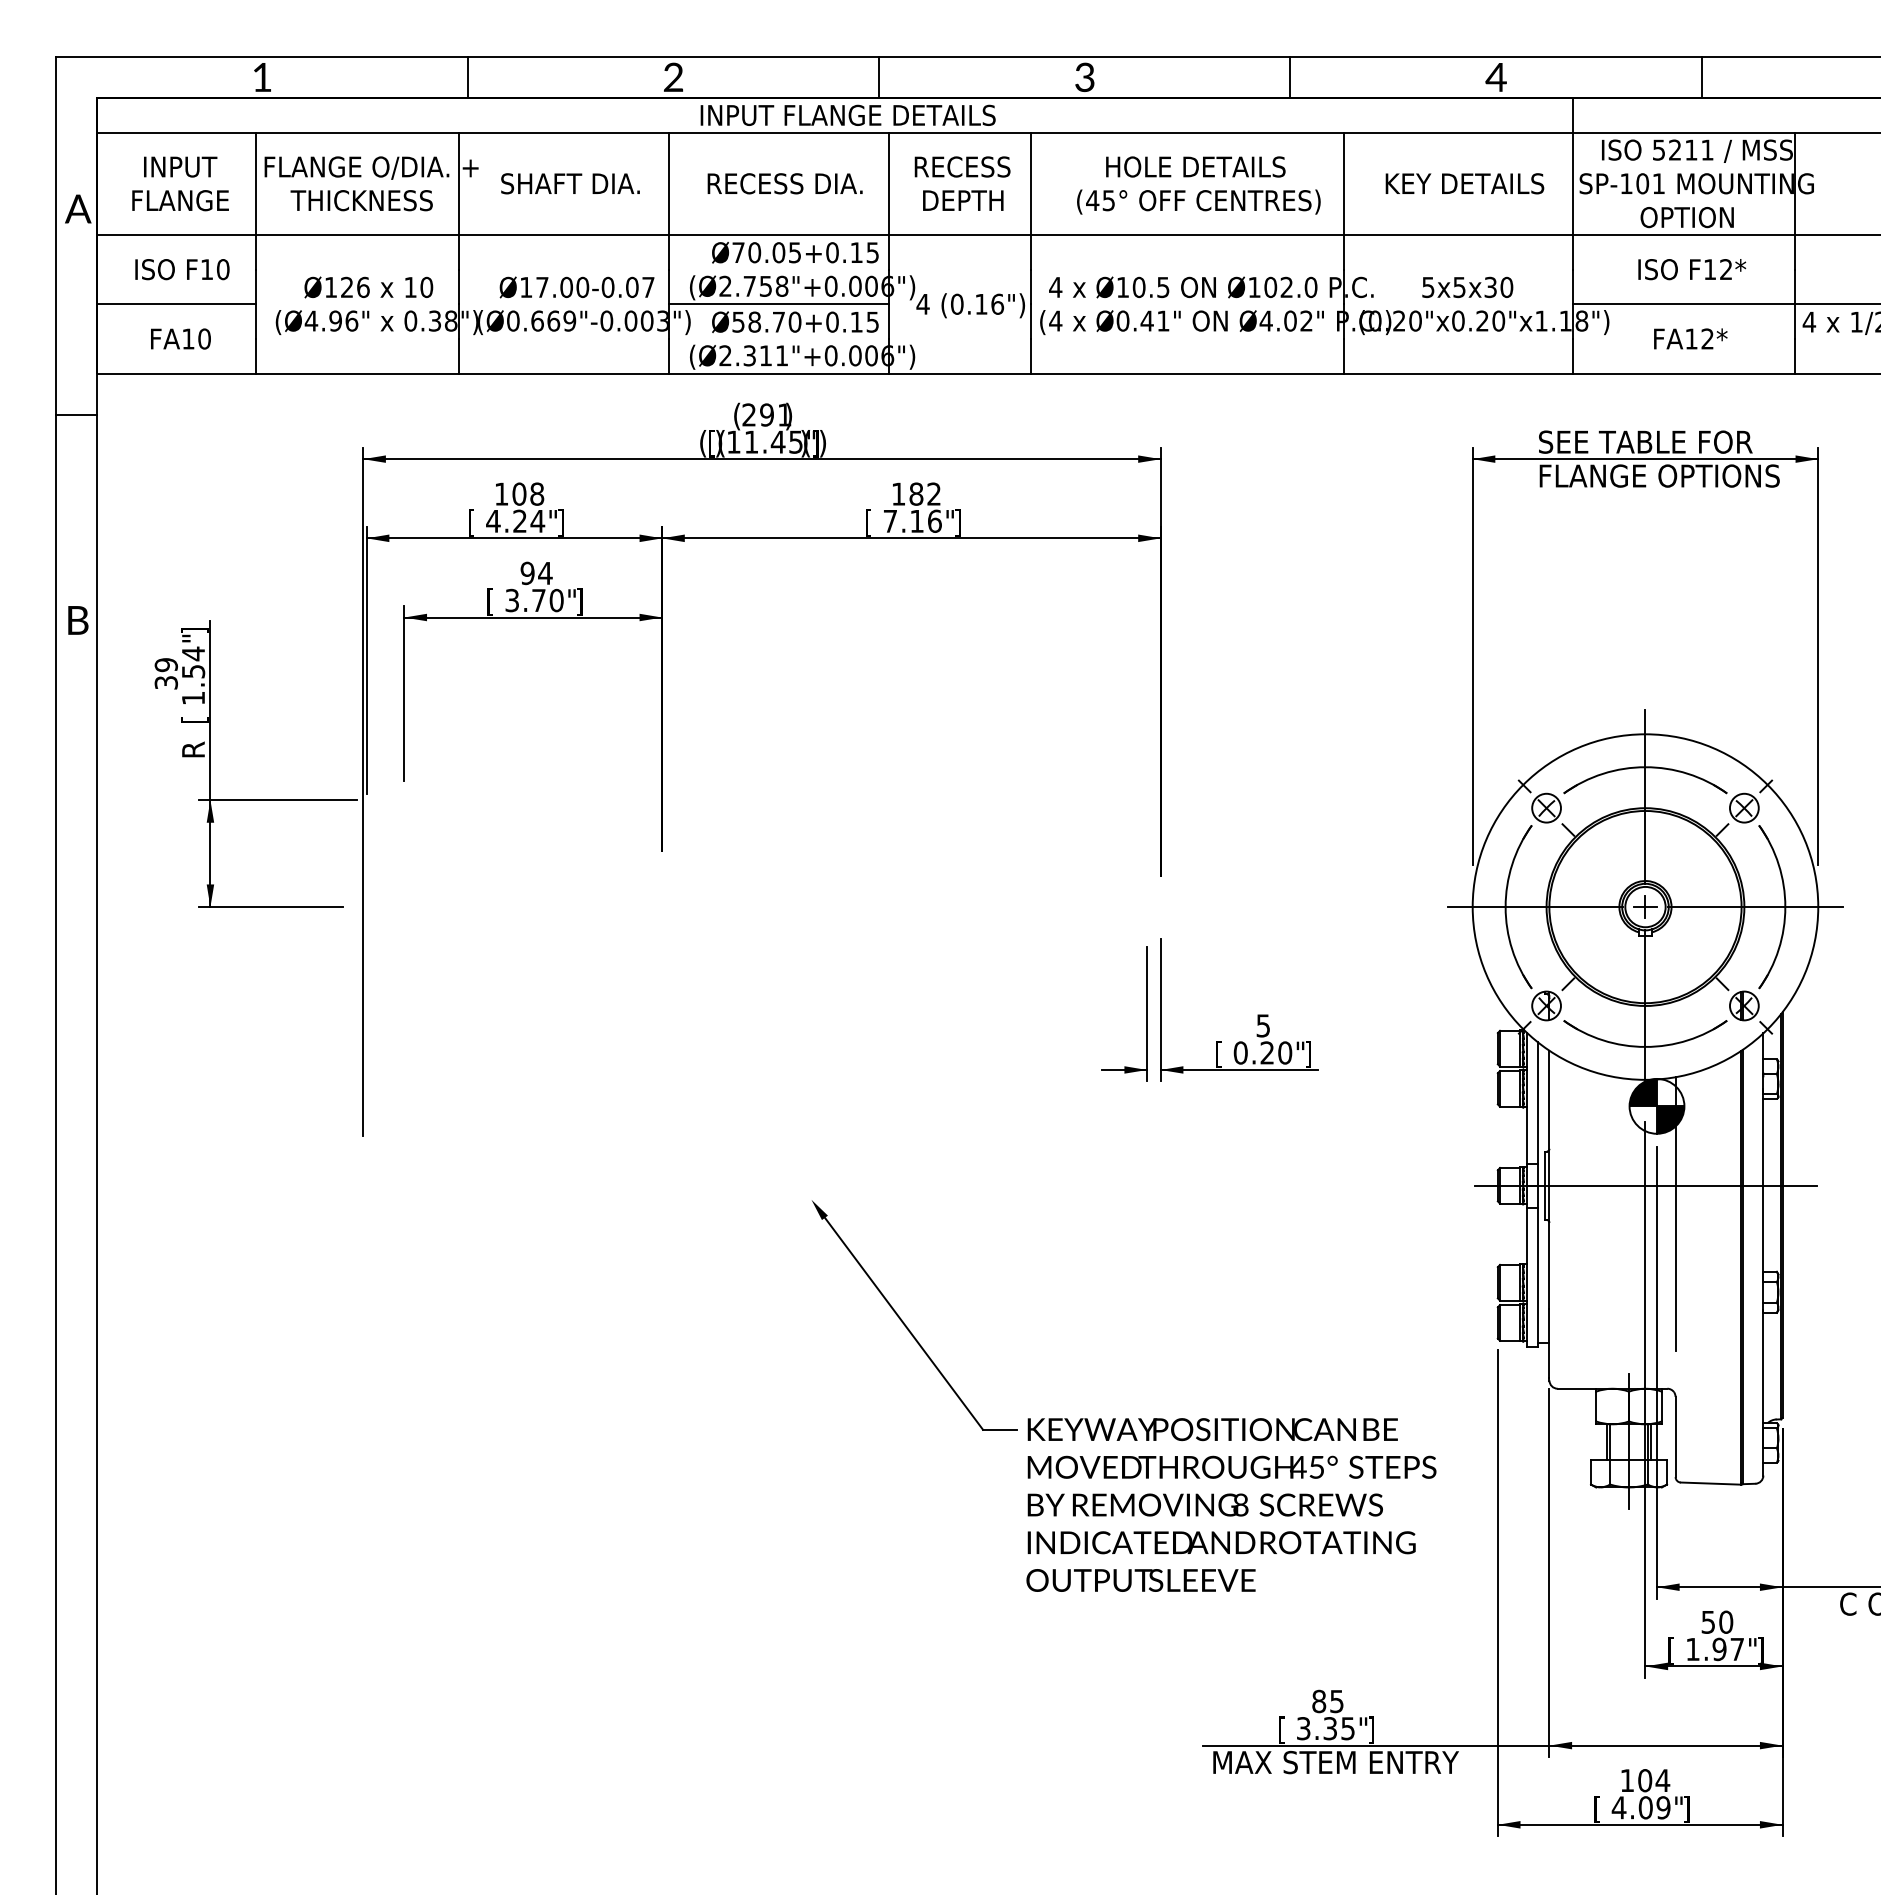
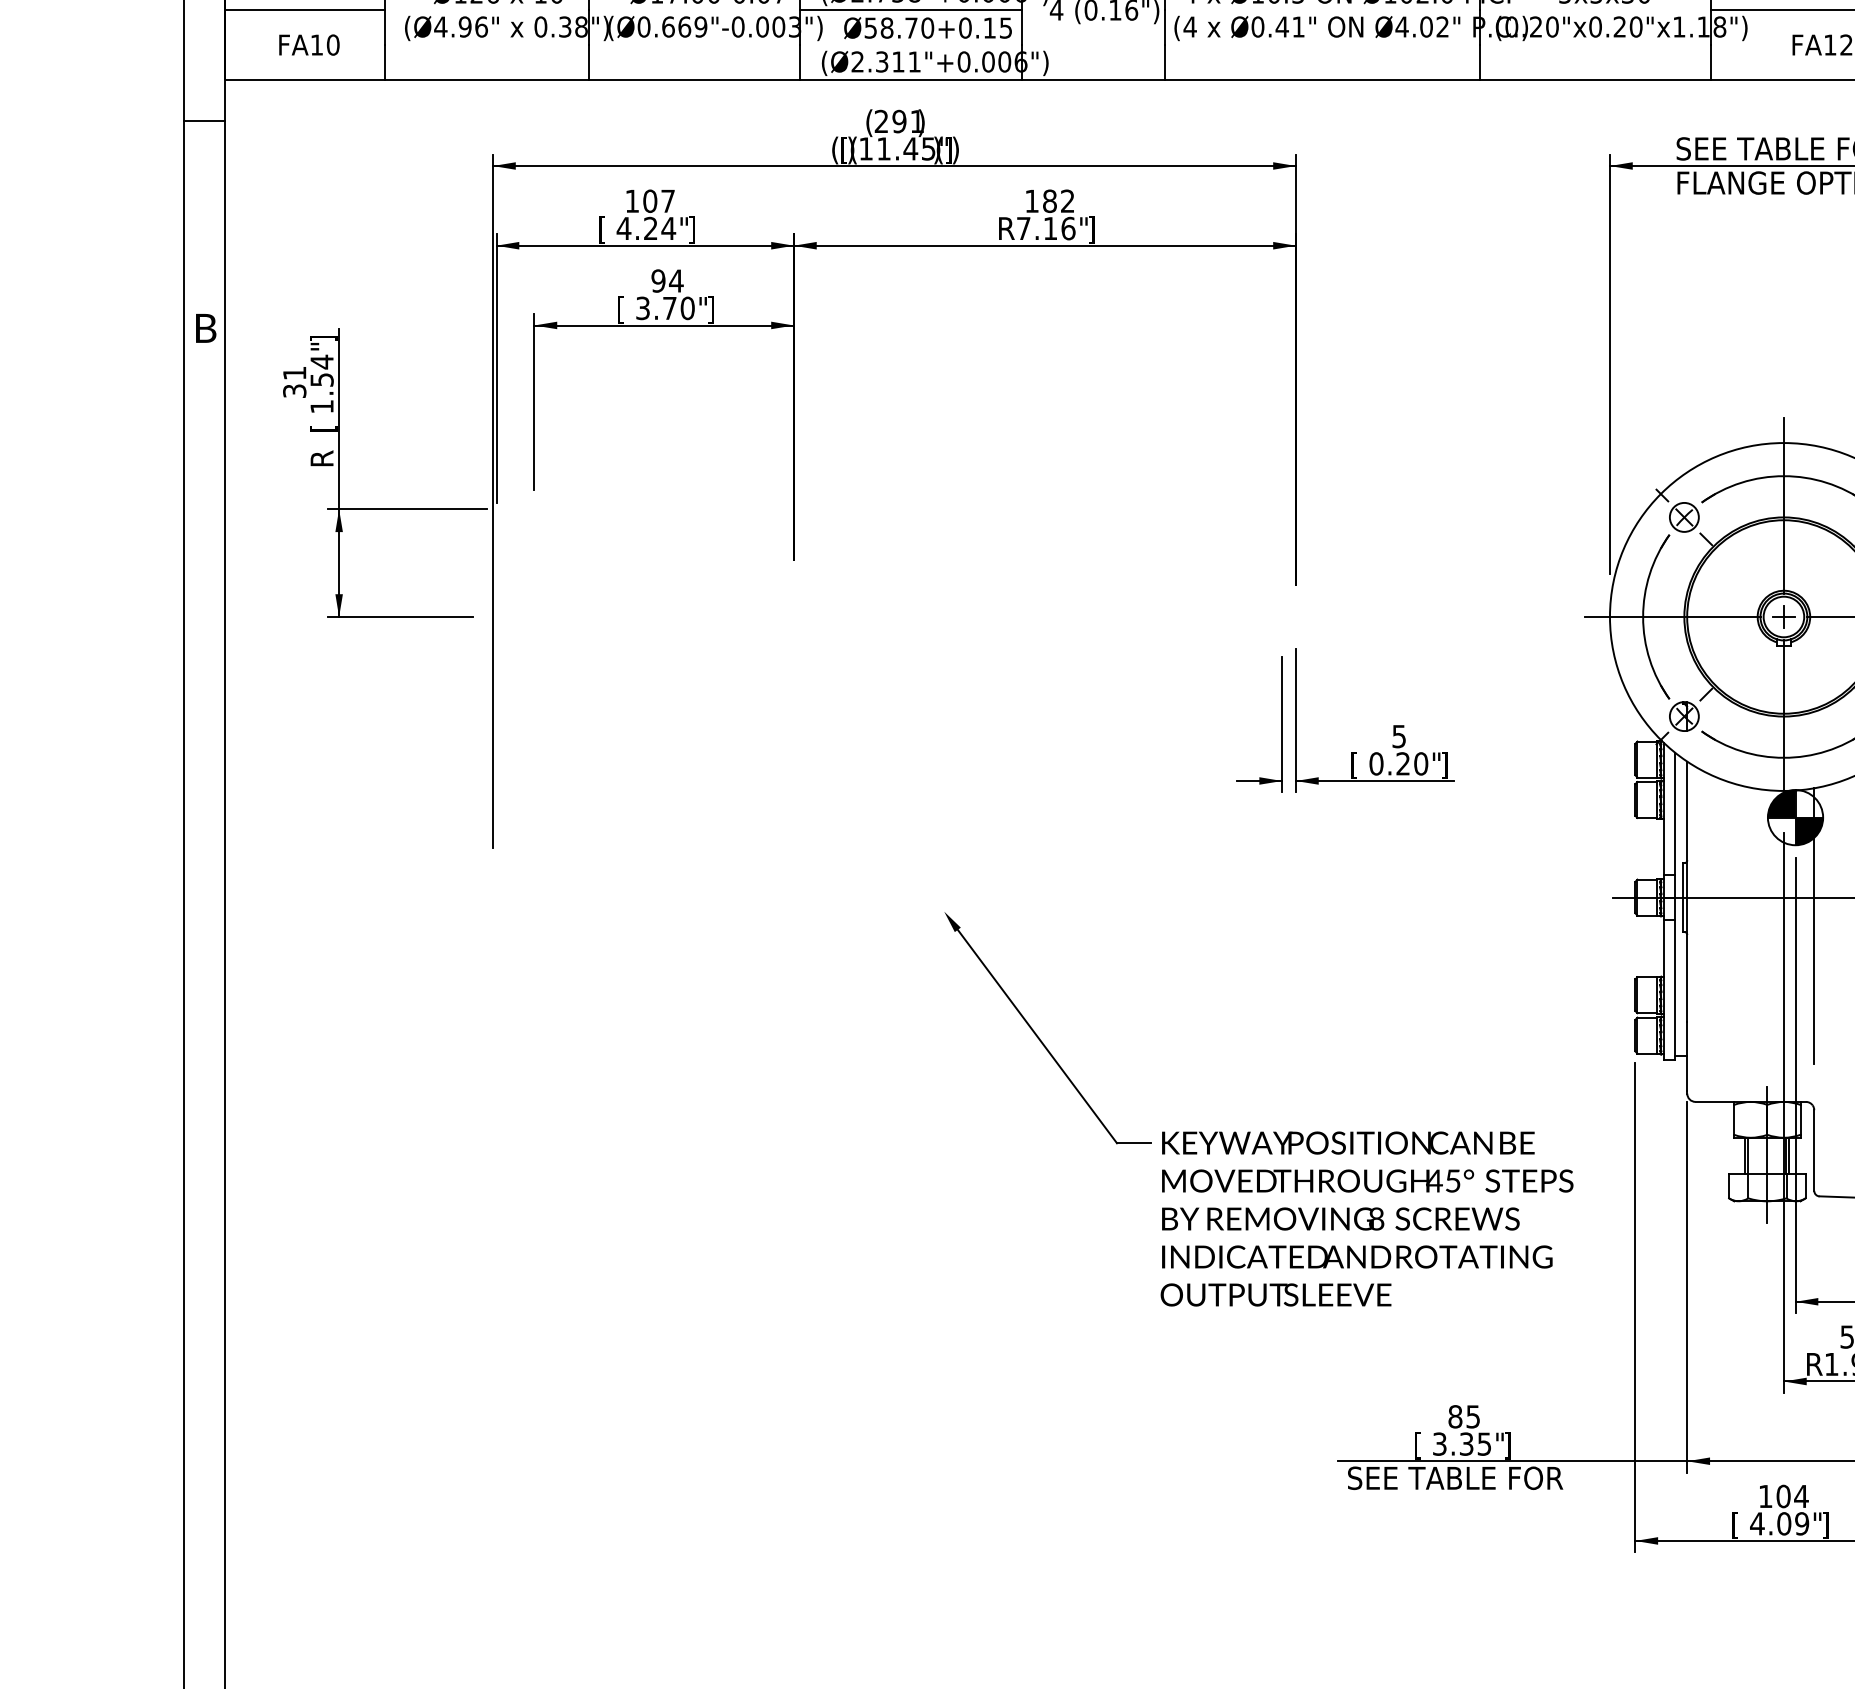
text: (537, 493) -> (668, 200), 108 -> 107
text: (873, 522) -> (1006, 229), [ -> R
text: (165, 665) -> (293, 373), 39 -> 31
text: (1675, 1650) -> (1814, 1365), [ -> R
text: (1335, 1762) -> (1471, 1478), MAX STEM ENTRY -> SEE TABLE FOR

